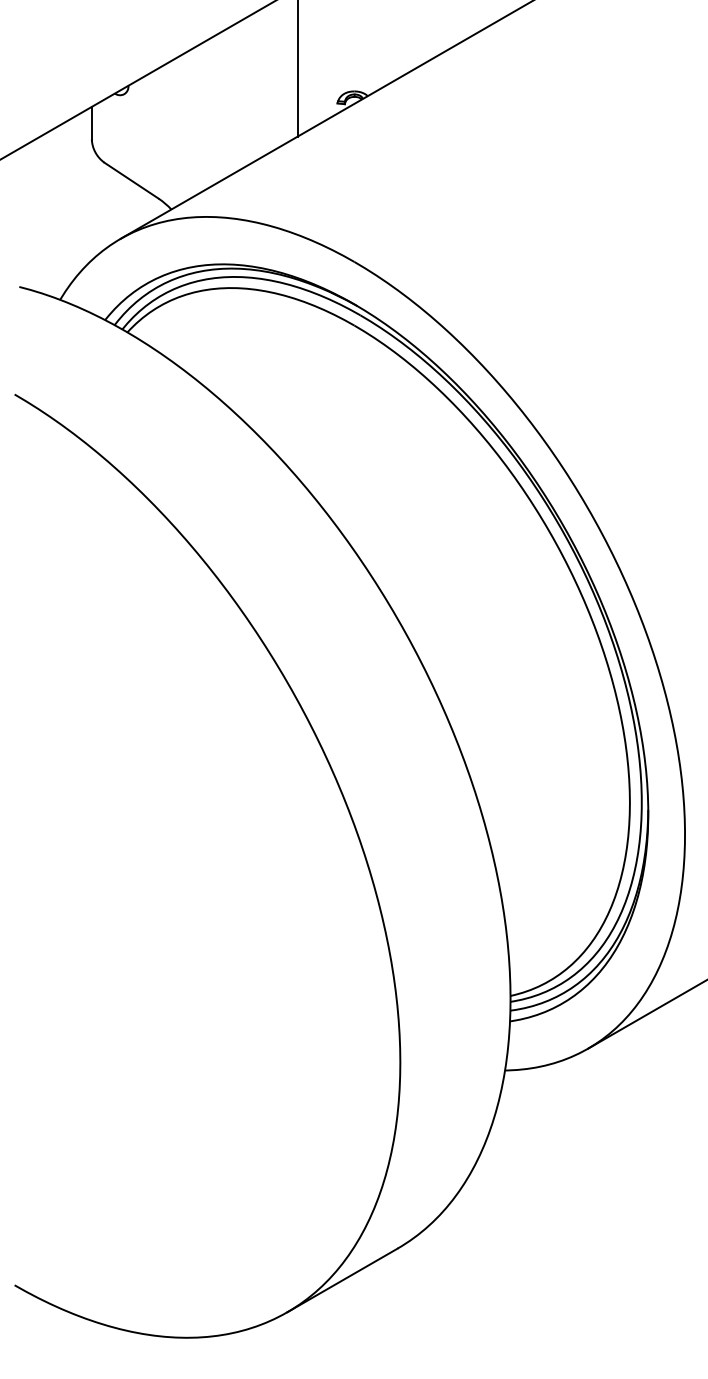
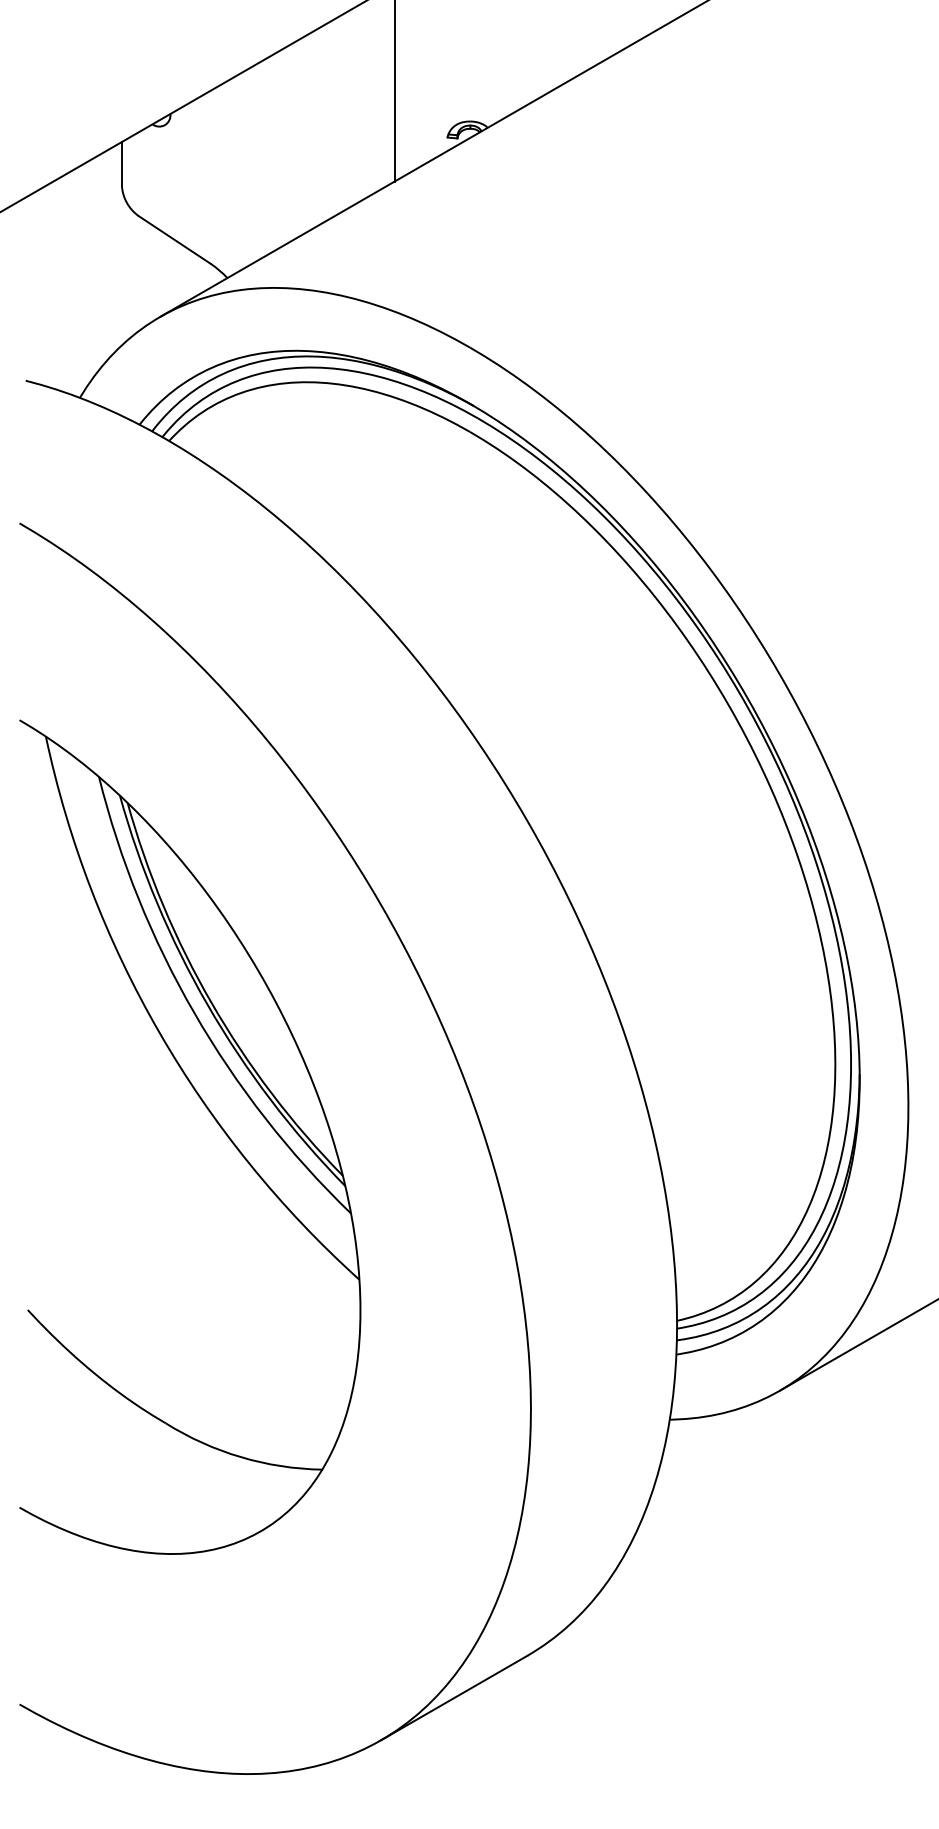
part: (160, 843) -> (213, 1118), added

